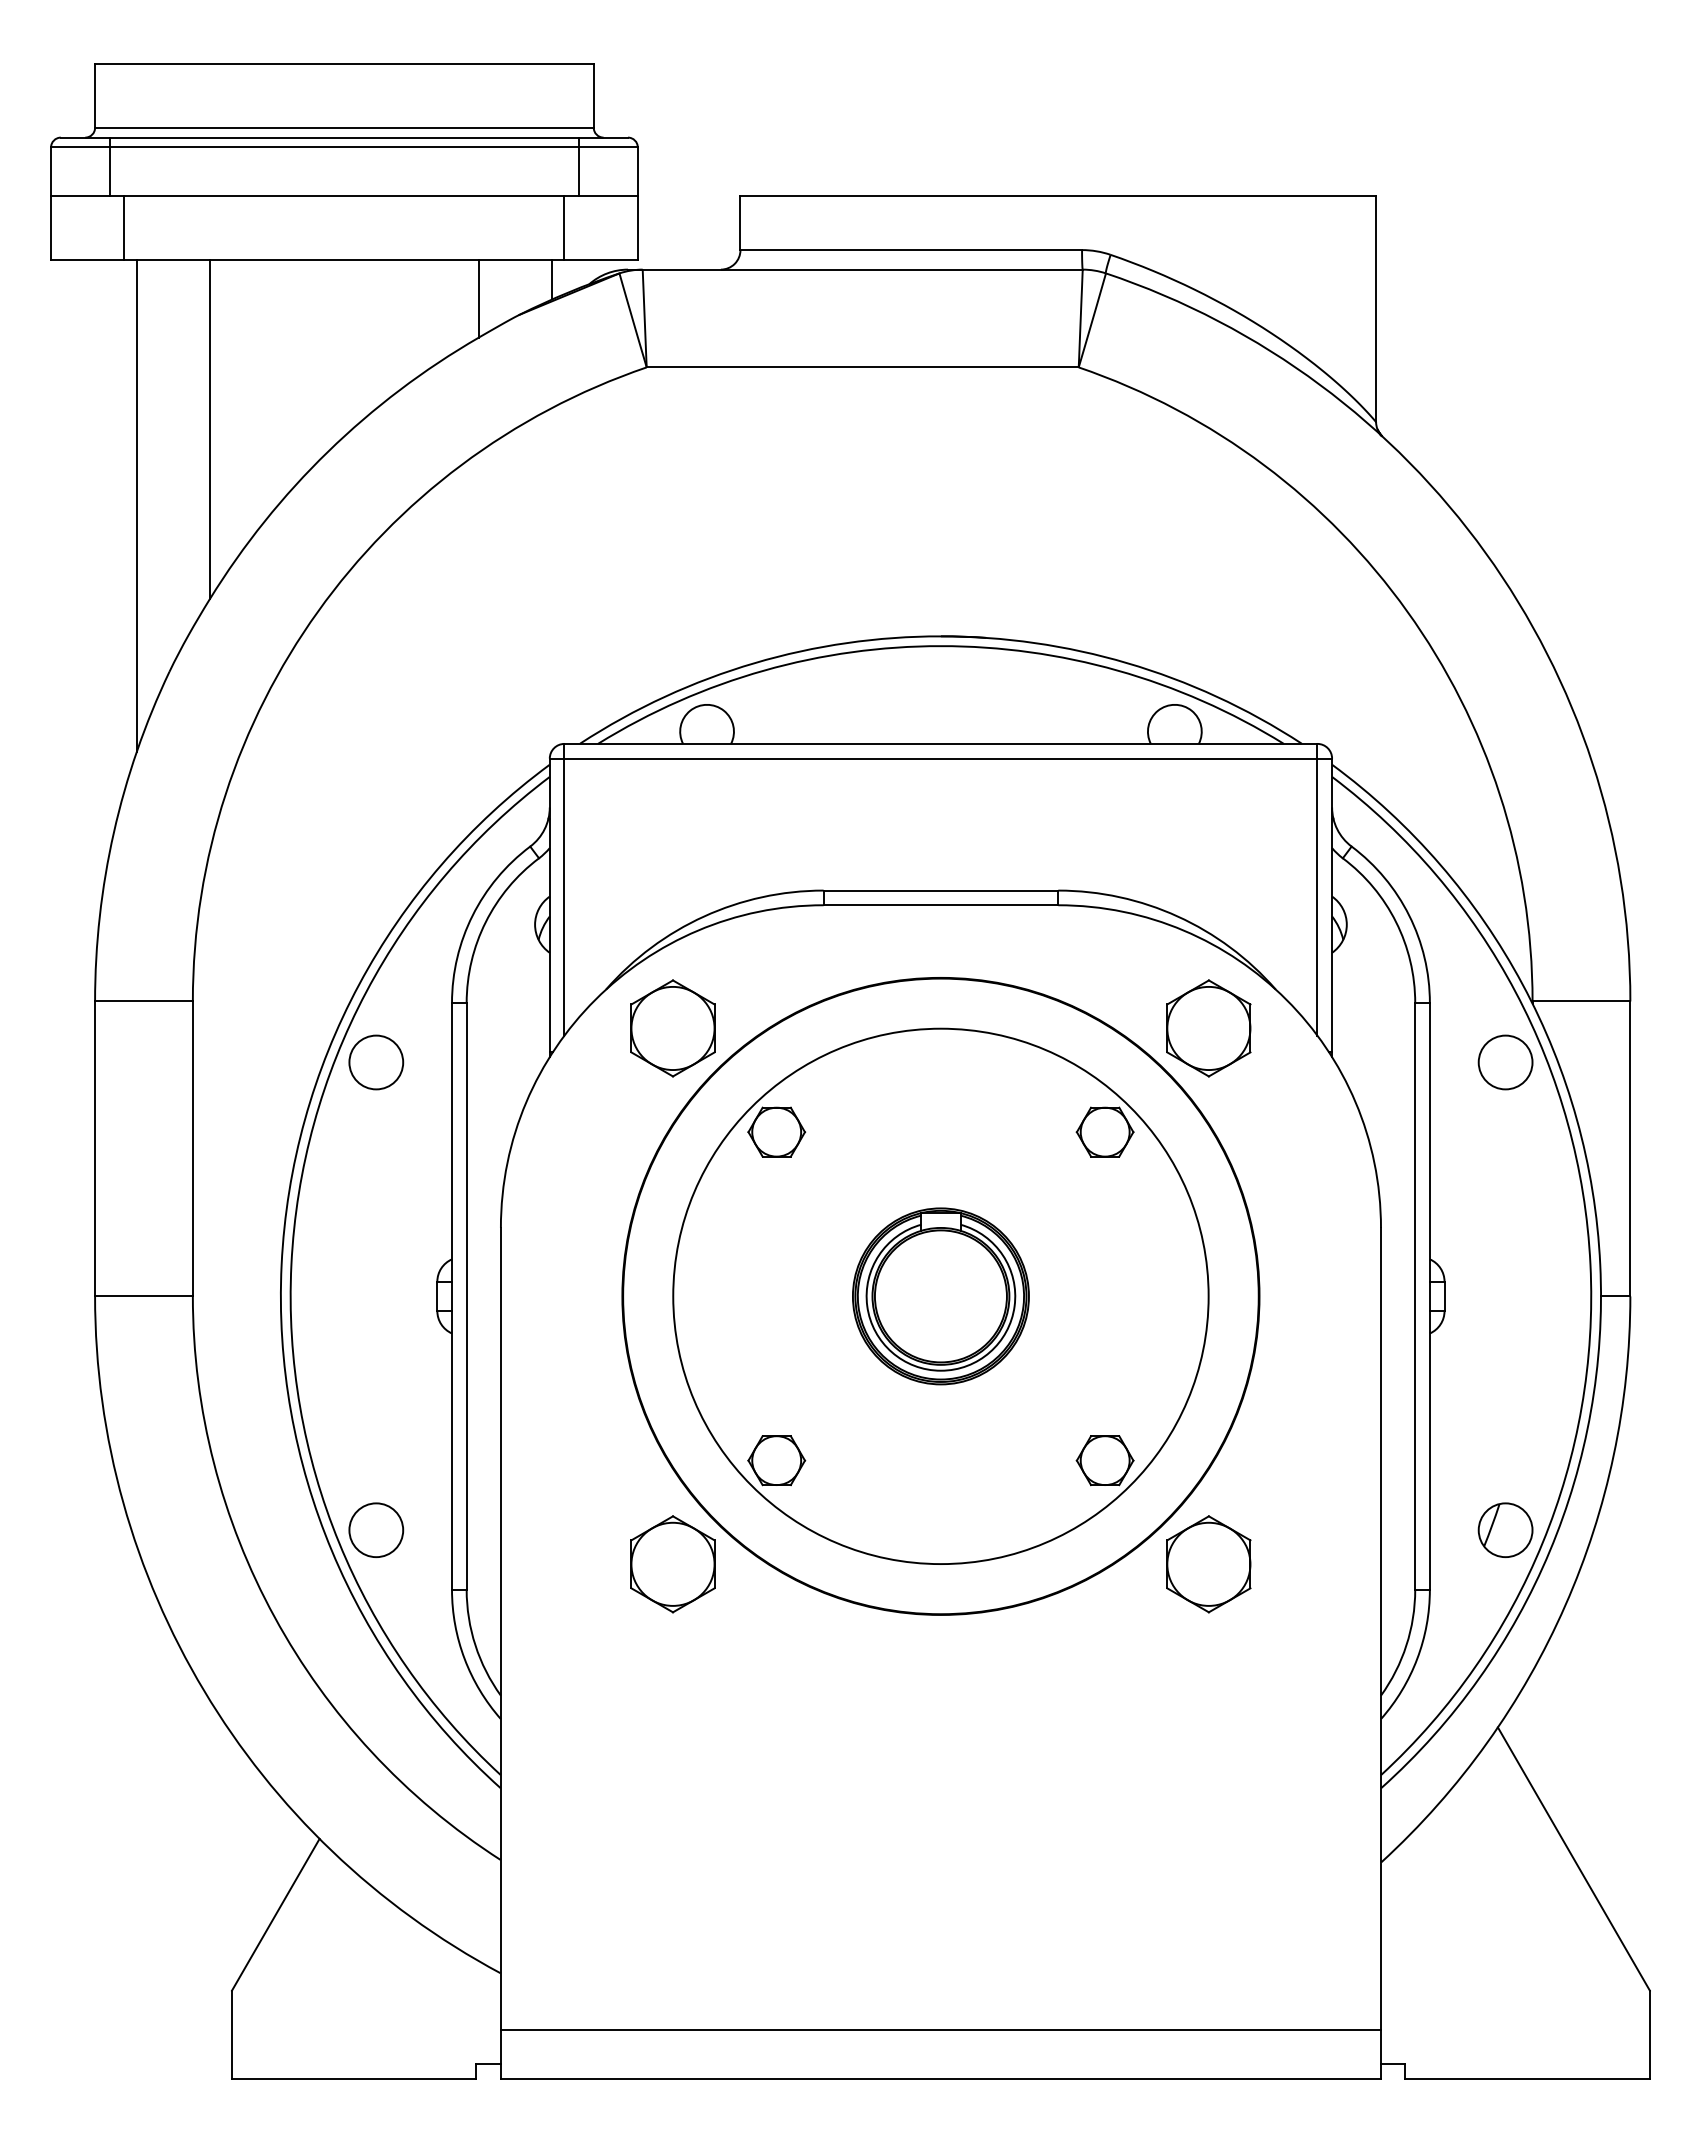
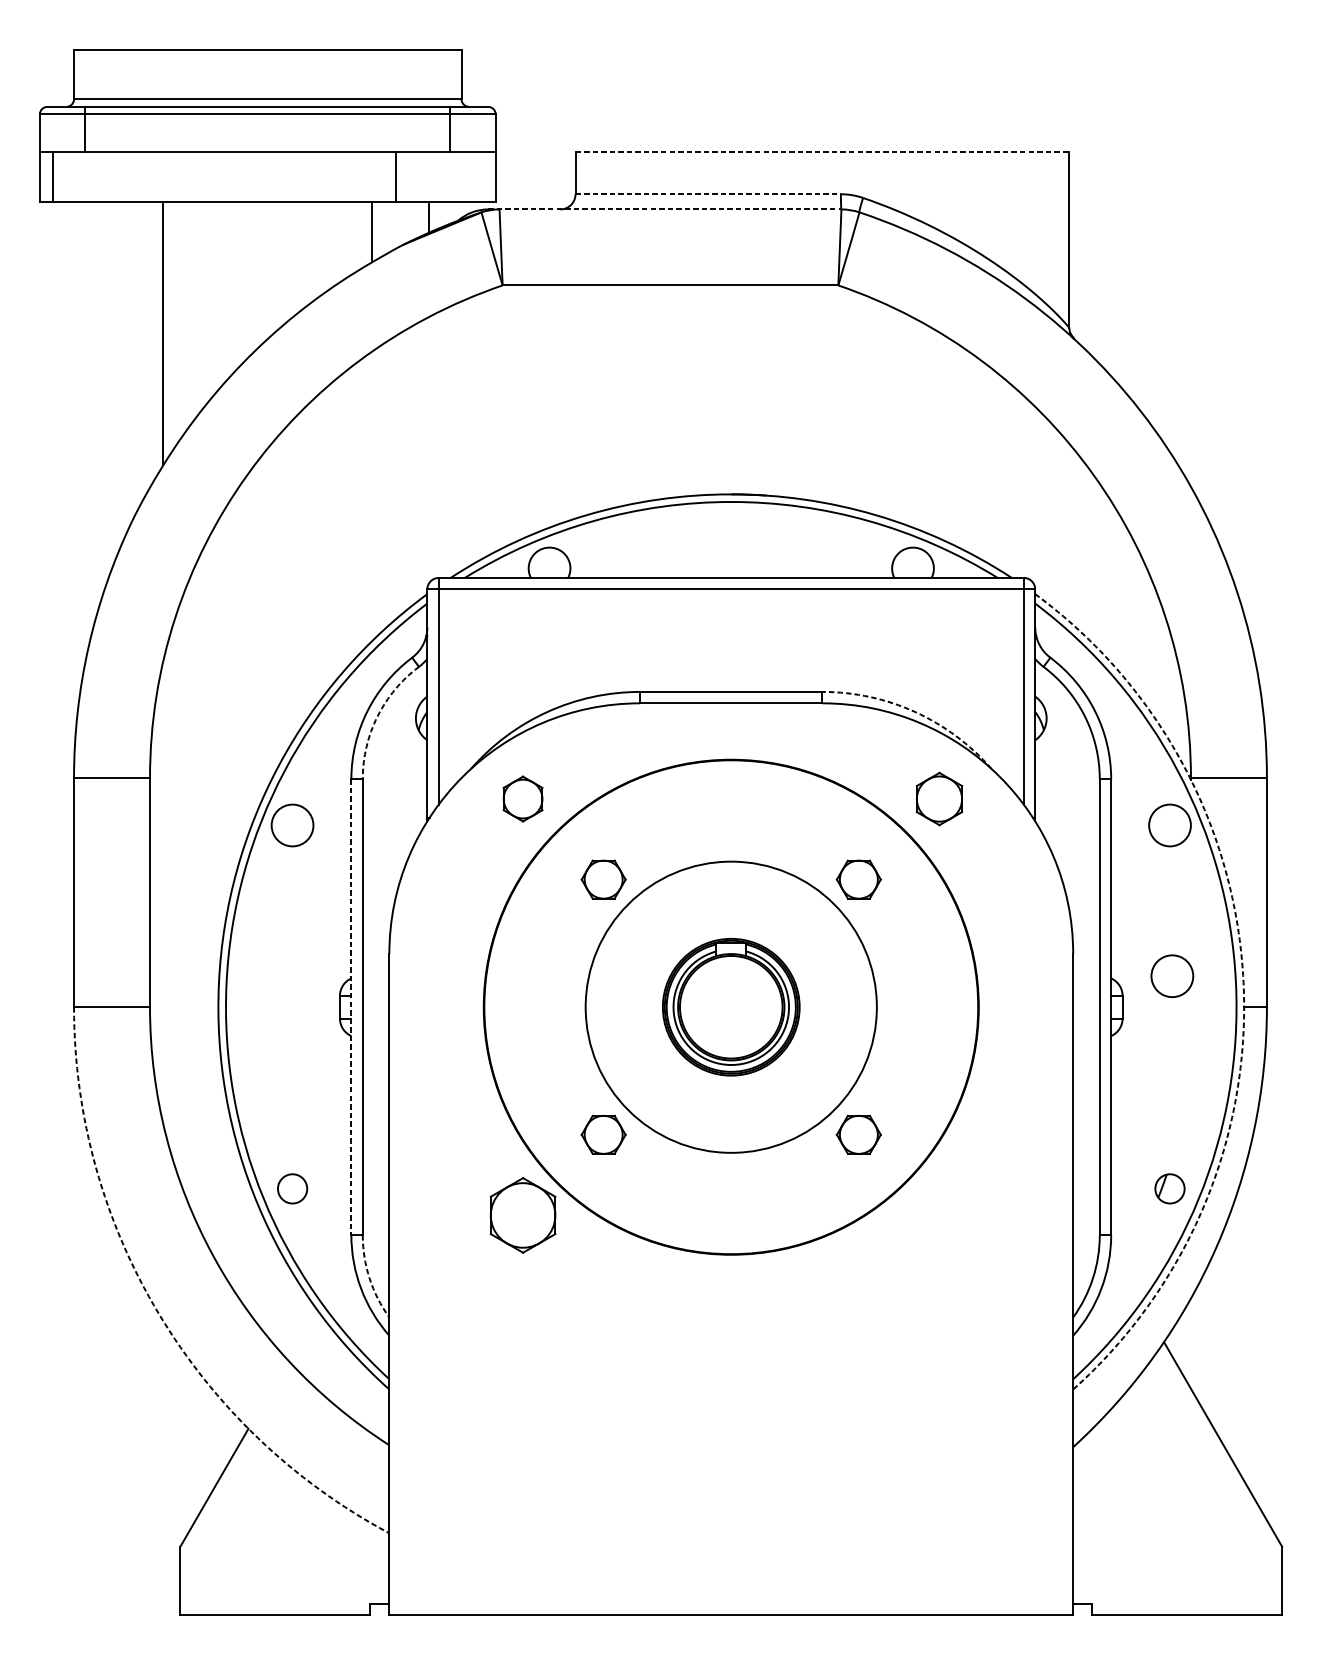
line: (1058, 196) -> (822, 152), solid -> dashed
line: (124, 227) -> (52, 176), moved
line: (564, 227) -> (396, 176), moved
line: (911, 250) -> (708, 194), solid -> dashed
line: (855, 269) -> (664, 209), solid -> dashed
line: (136, 505) -> (106, 392), removed
arc: (1177, 916) -> (915, 712), solid -> dashed
arc: (485, 922) -> (377, 716), solid -> dashed
part: (672, 1028) -> (522, 799), size x0.6
part: (1208, 1028) -> (939, 799), size x0.7
circle: (1508, 1256) -> (1172, 976), added
arc: (1600, 1264) -> (1243, 982), solid -> dashed
line: (452, 1296) -> (351, 1007), solid -> dashed
circle: (940, 1296) -> (730, 1007), size x0.7
circle: (376, 1529) -> (292, 1188), size x0.7
part: (1505, 1529) -> (1169, 1188), size x0.7
part: (1208, 1564) -> (939, 1215), removed
arc: (475, 1645) -> (369, 1278), solid -> dashed
arc: (204, 1690) -> (159, 1313), solid -> dashed
line: (940, 2029) -> (730, 1576), removed

